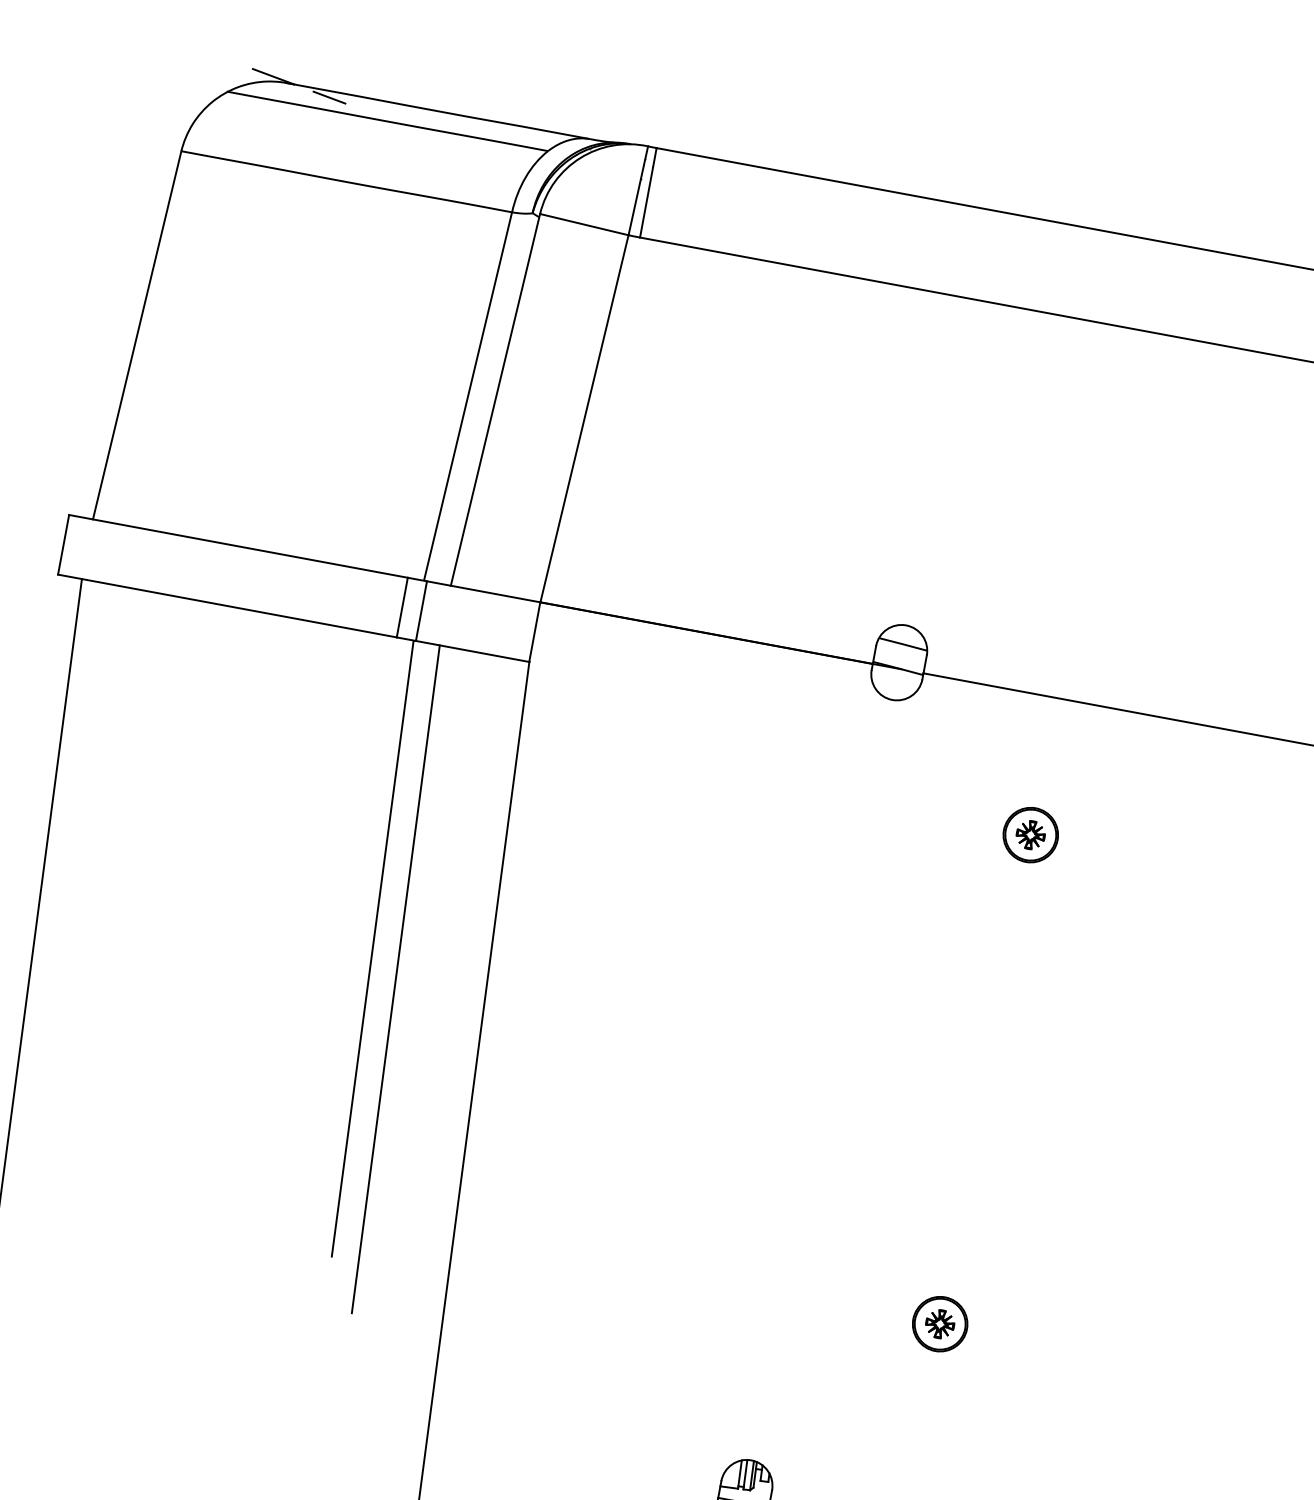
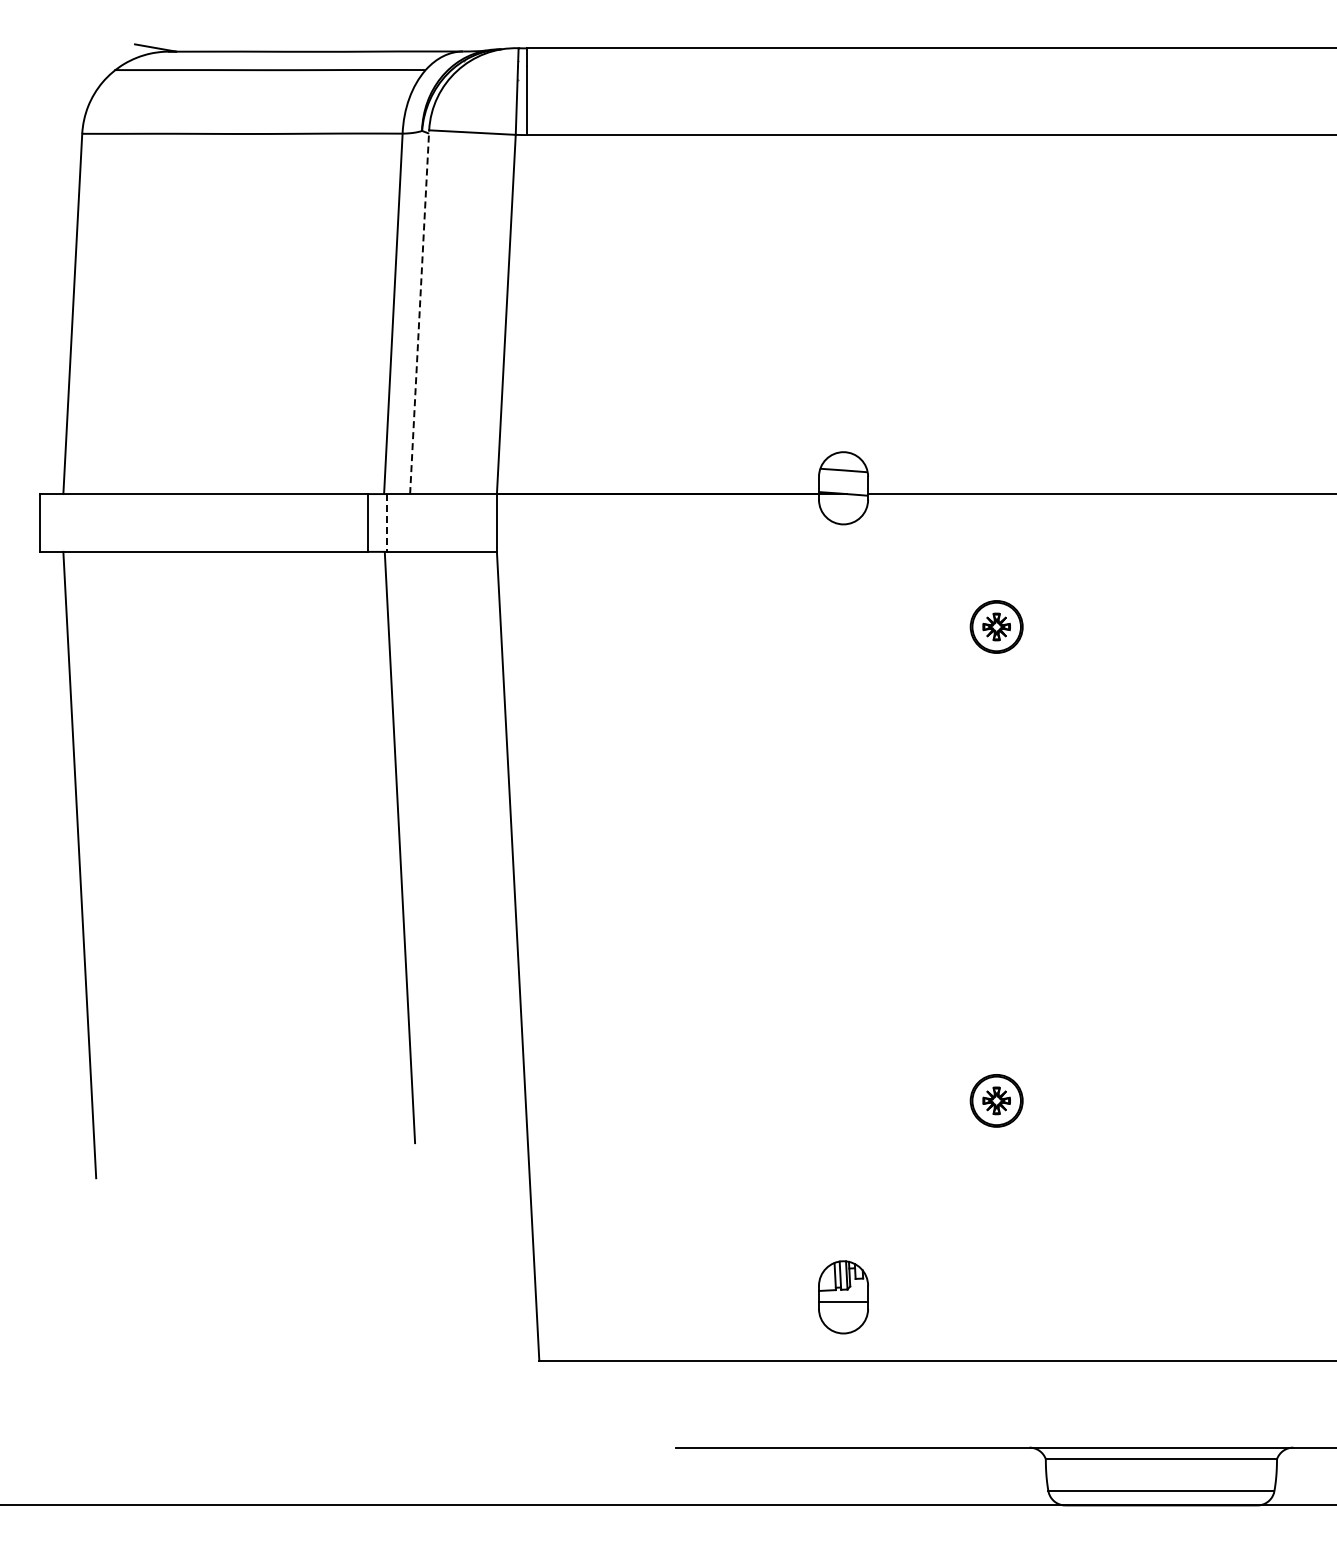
line: (329, 97) -> (211, 57), removed
line: (495, 399) -> (419, 311), solid -> dashed
line: (422, 610) -> (387, 522), solid -> dashed
line: (395, 978) -> (426, 871), removed

